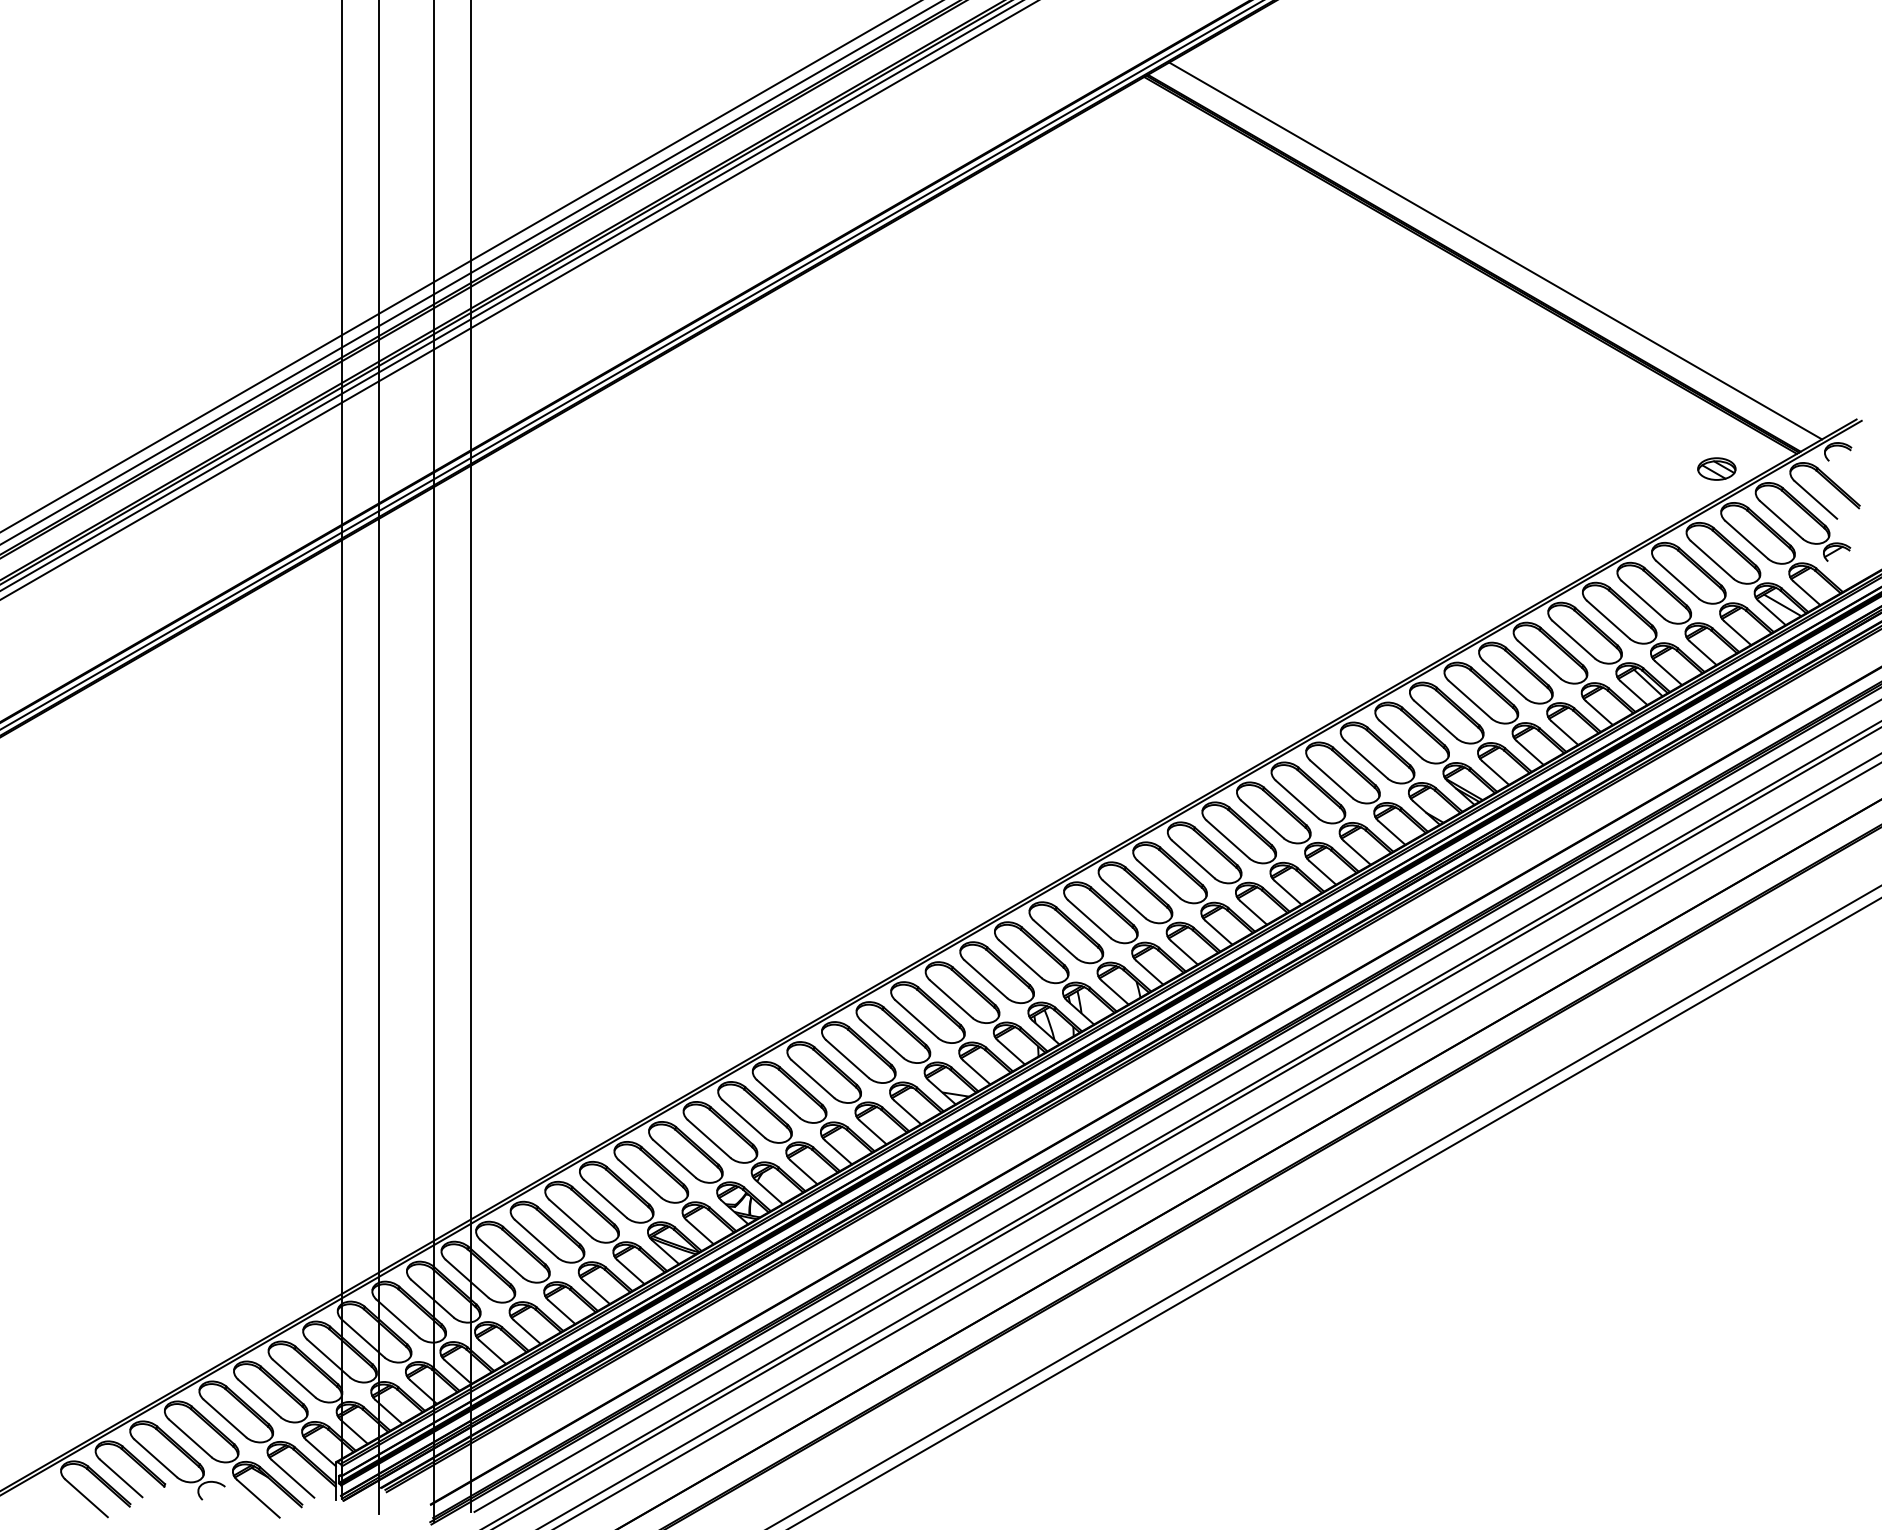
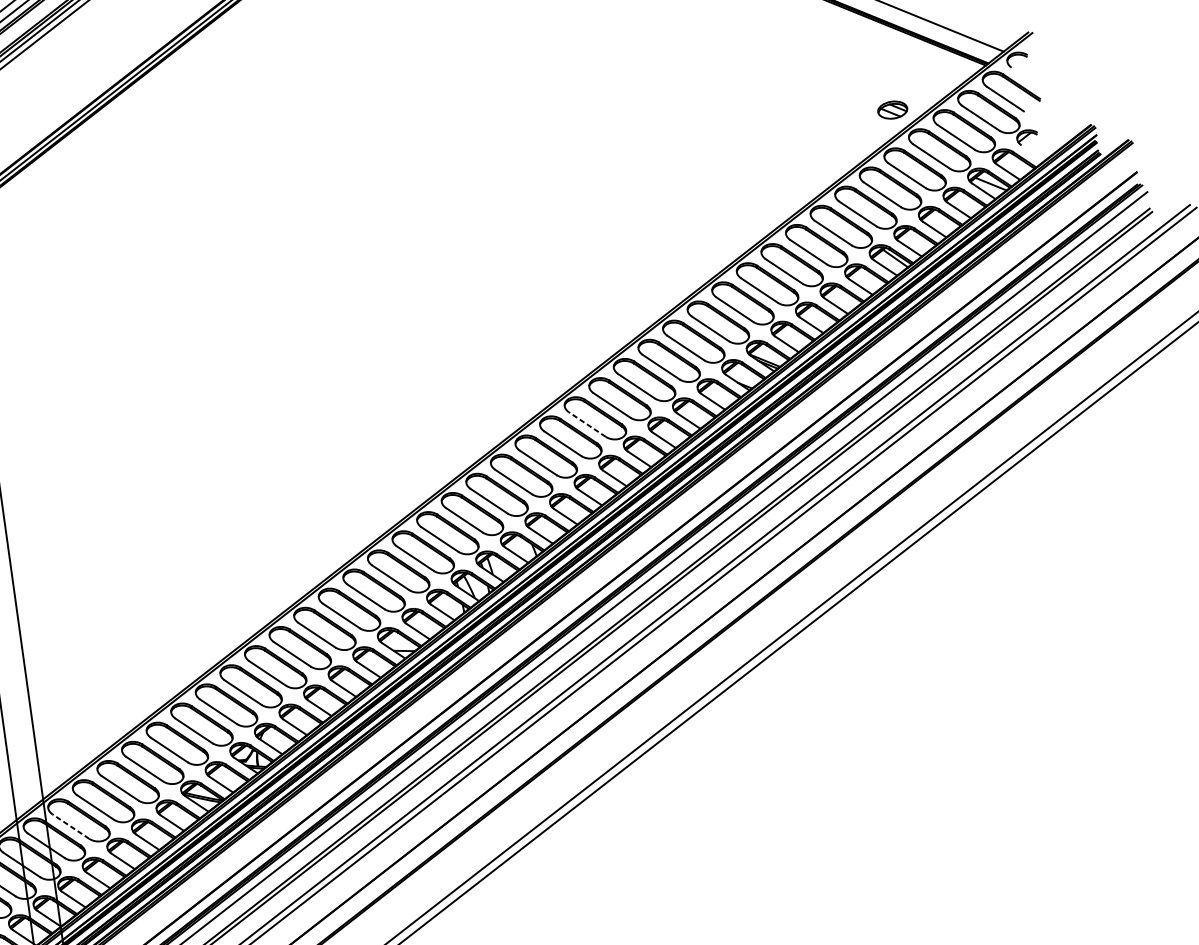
part: (1716, 468) -> (892, 109), moved
line: (1227, 839) -> (587, 424), solid -> dashed
line: (501, 1258) -> (70, 826), solid -> dashed

